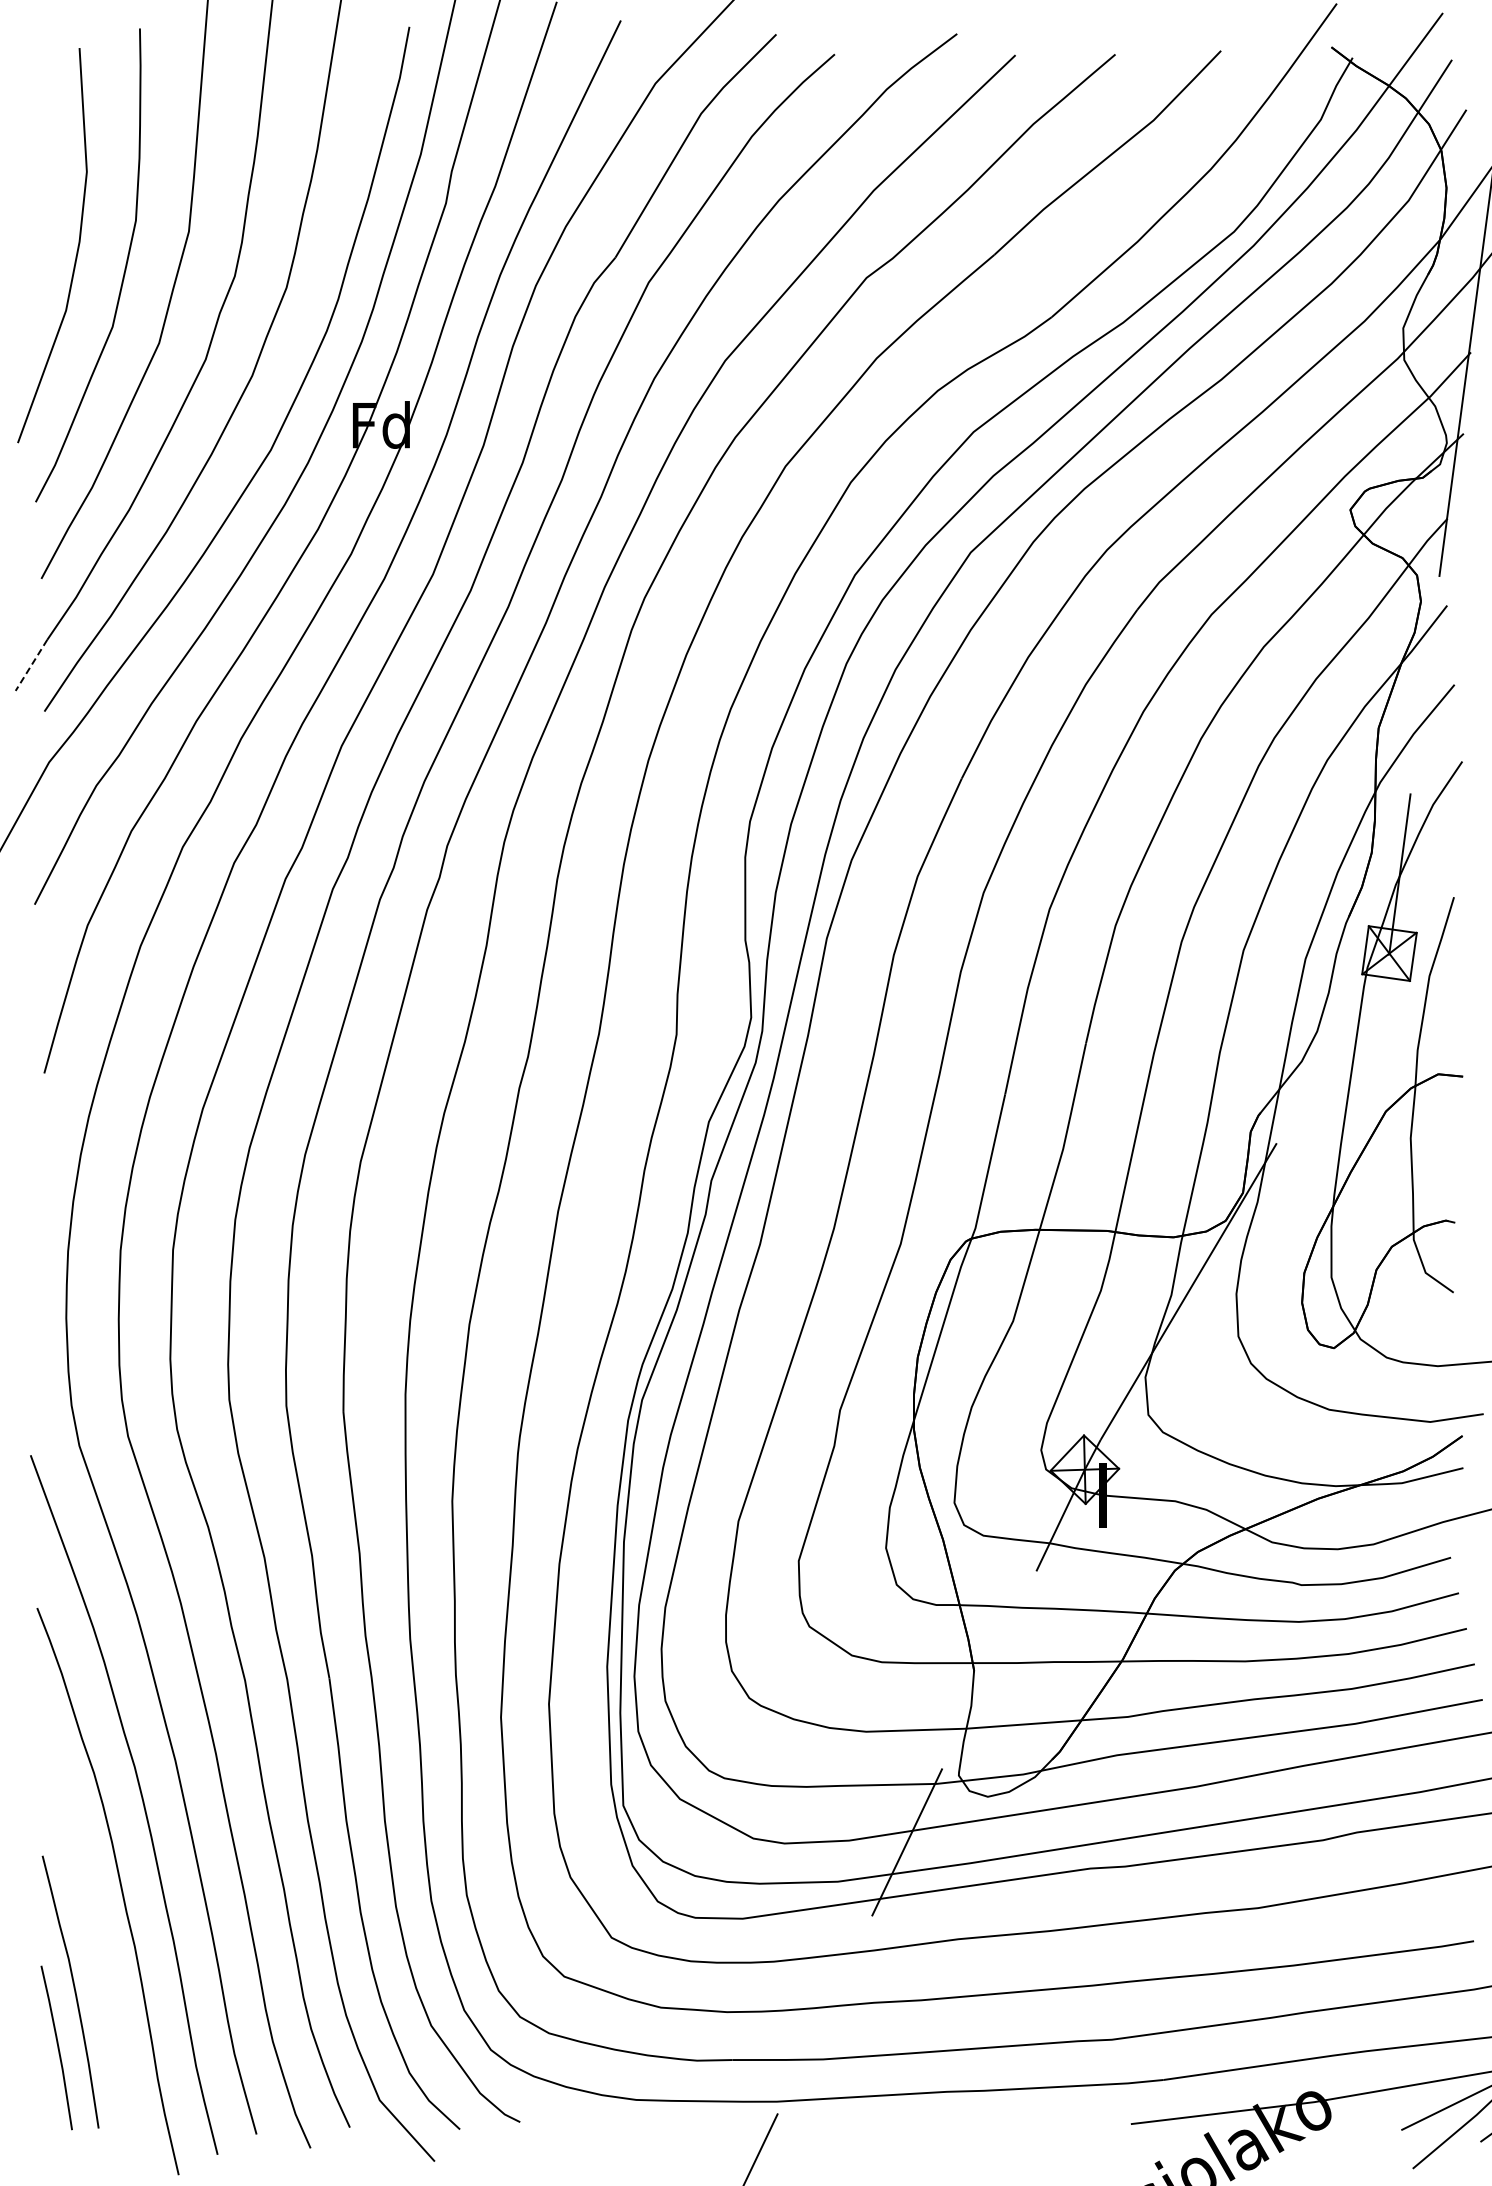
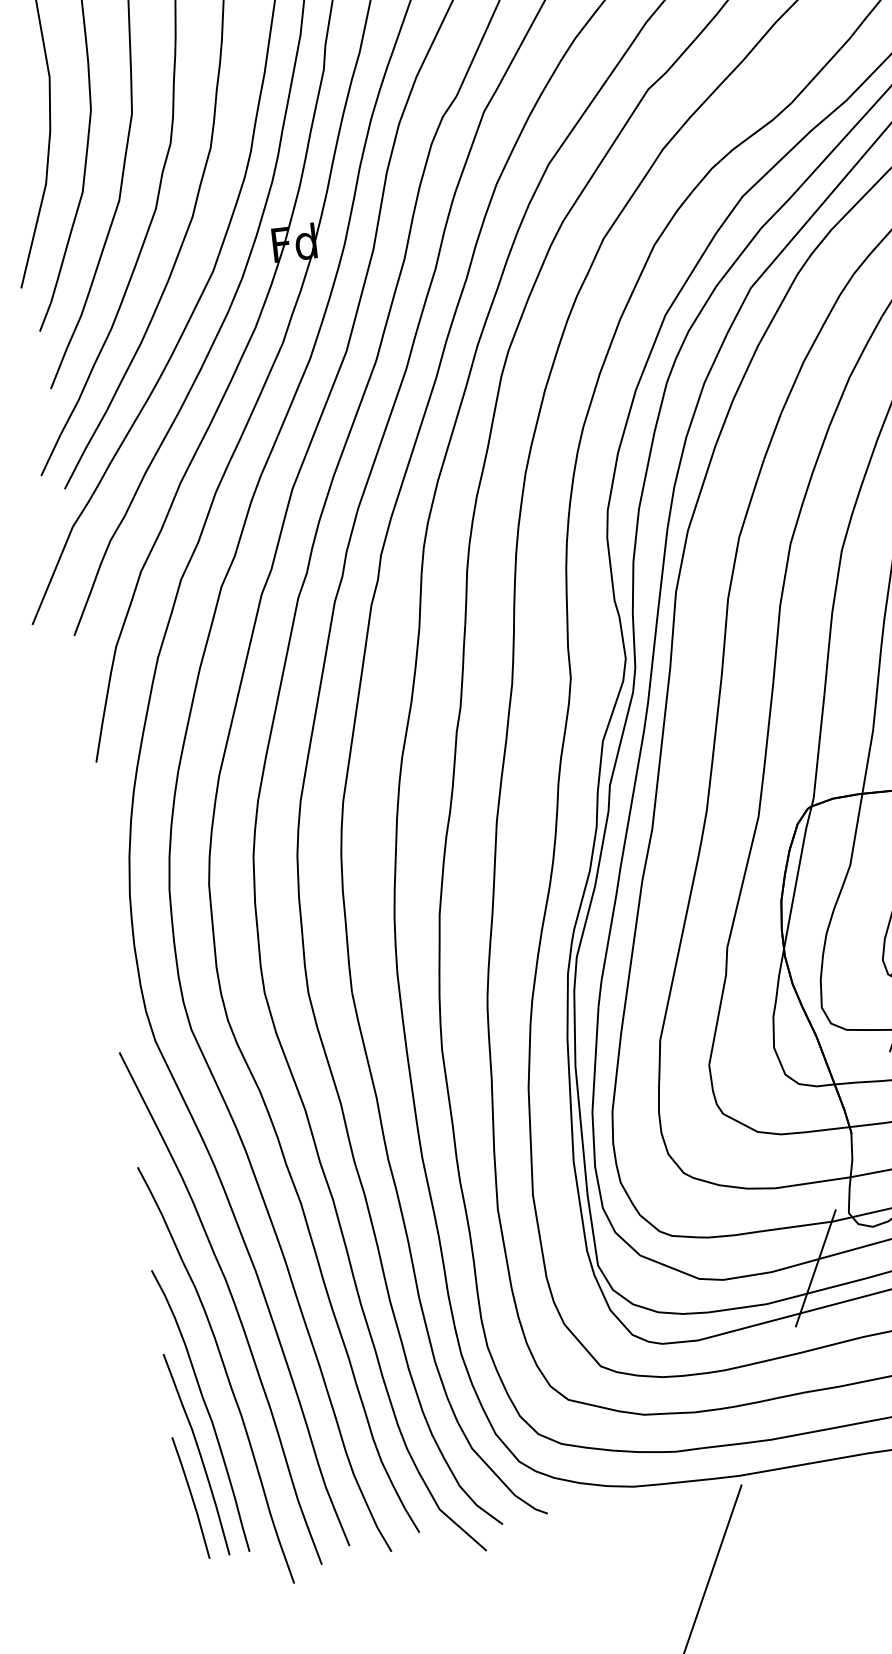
line: (31, 665) -> (50, 455), dashed -> solid
part: (90, 1935) -> (206, 1410), added

